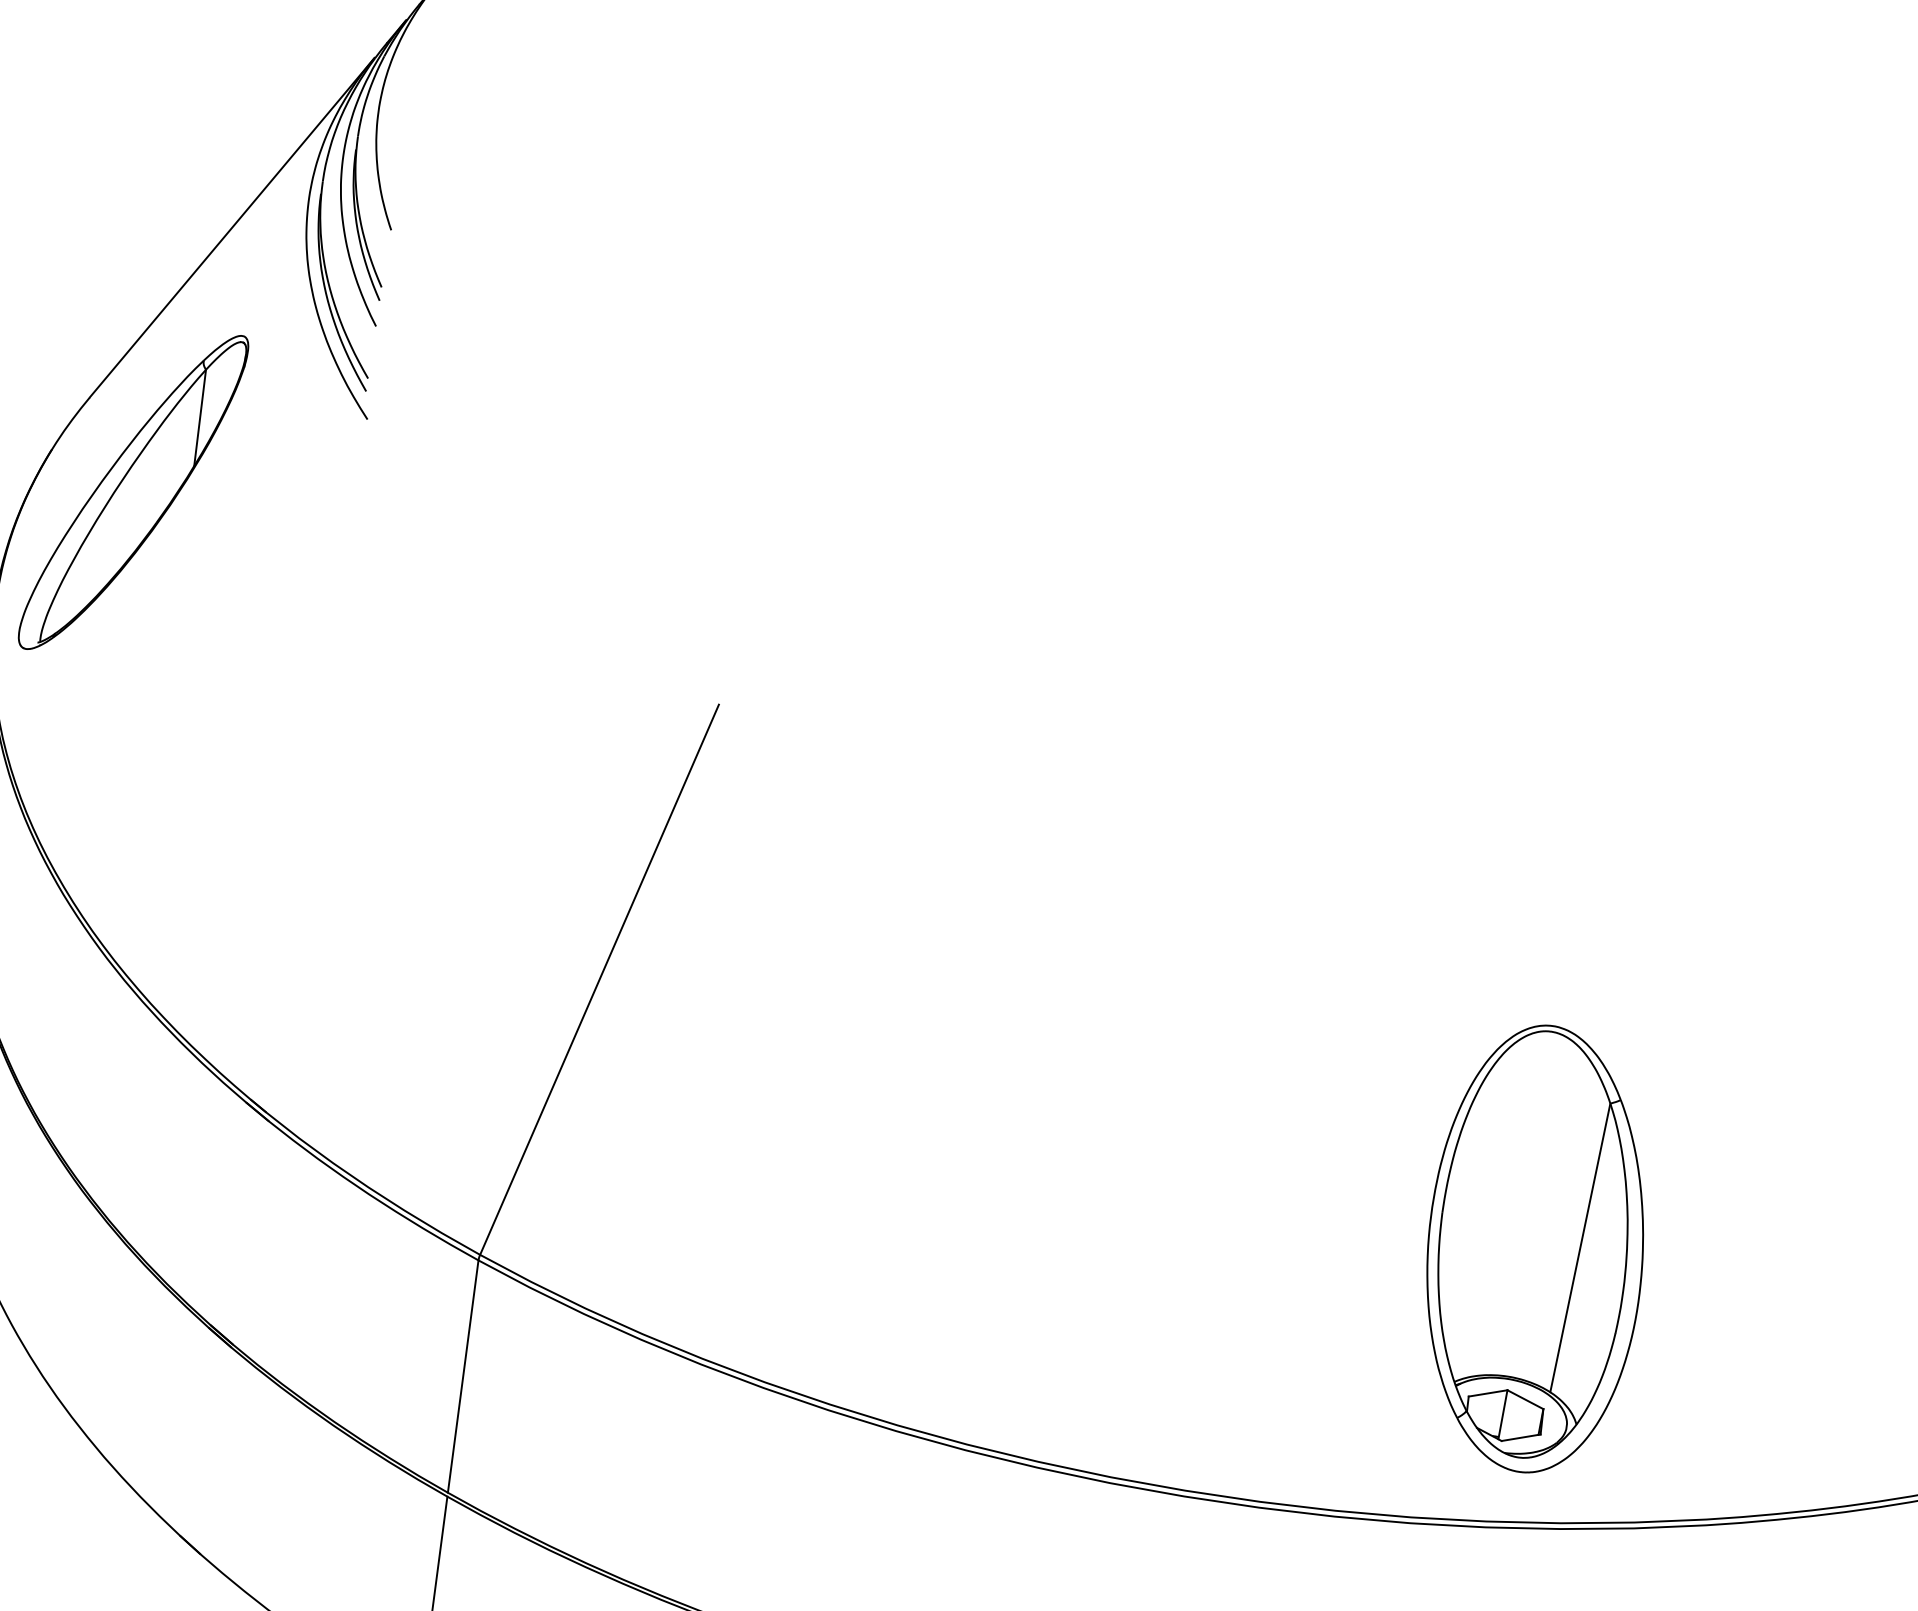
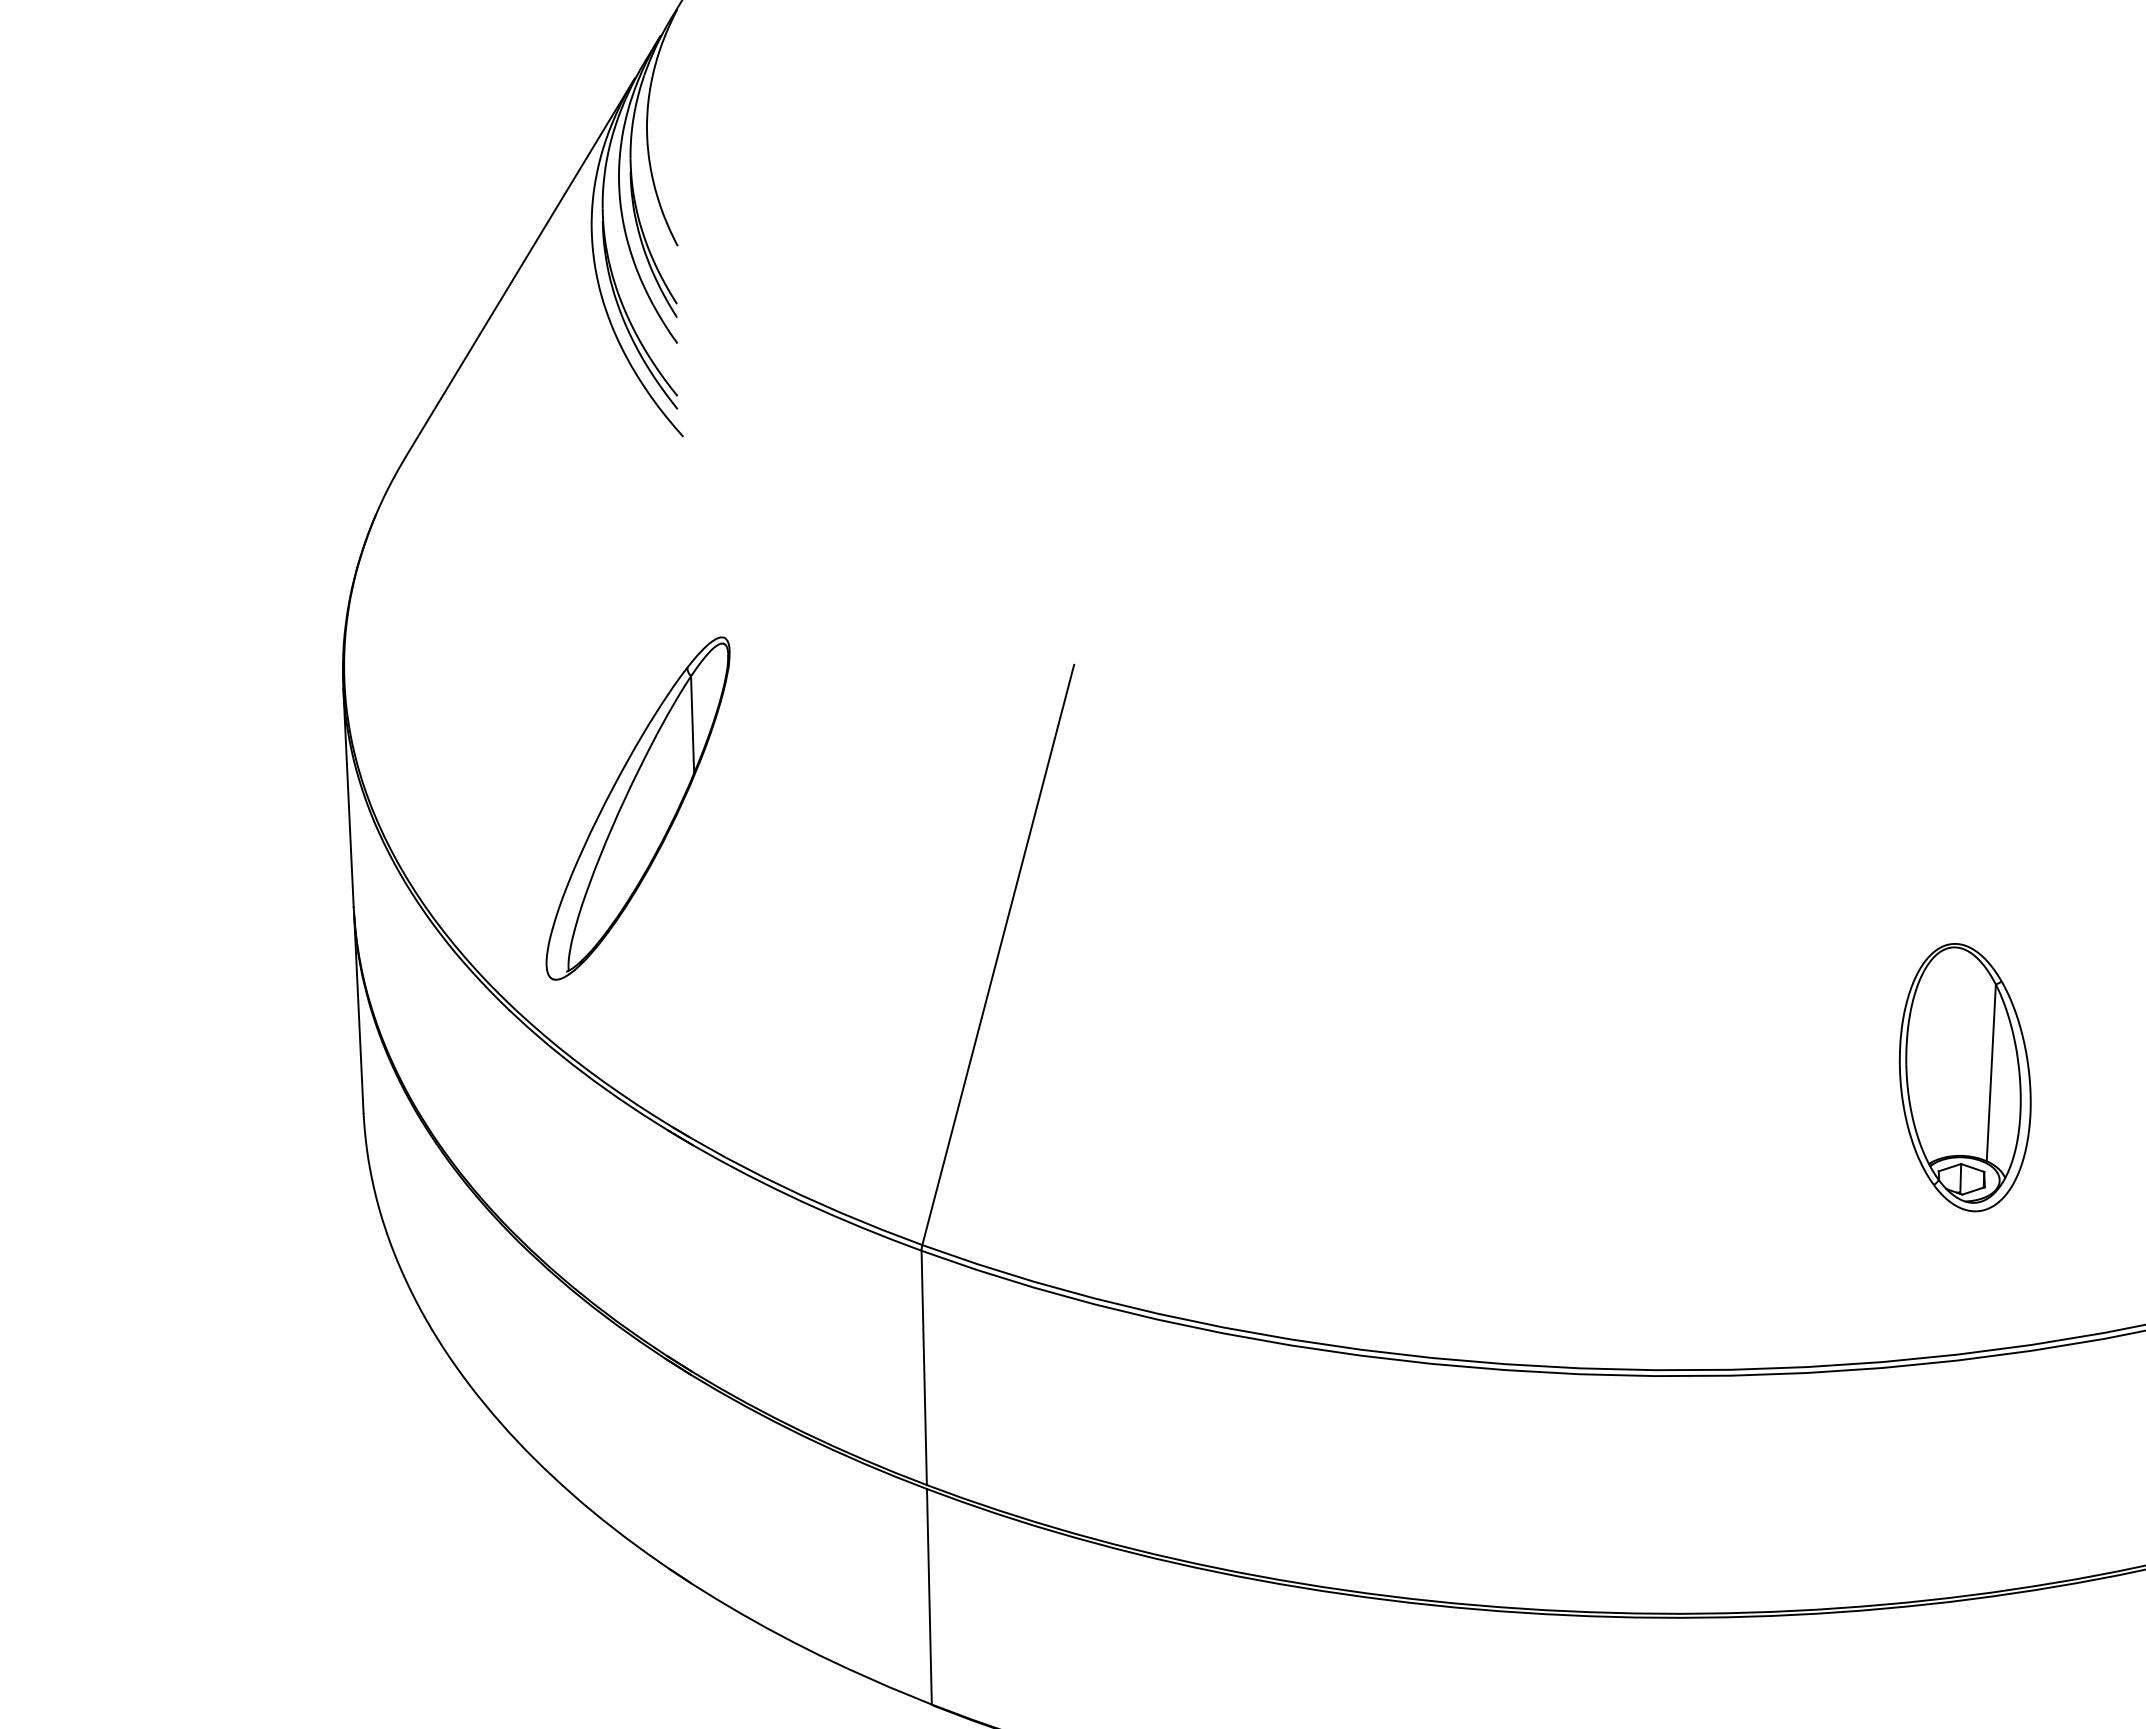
part: (132, 492) -> (637, 808), moved
part: (1536, 1248) -> (1965, 1077), size x0.6

